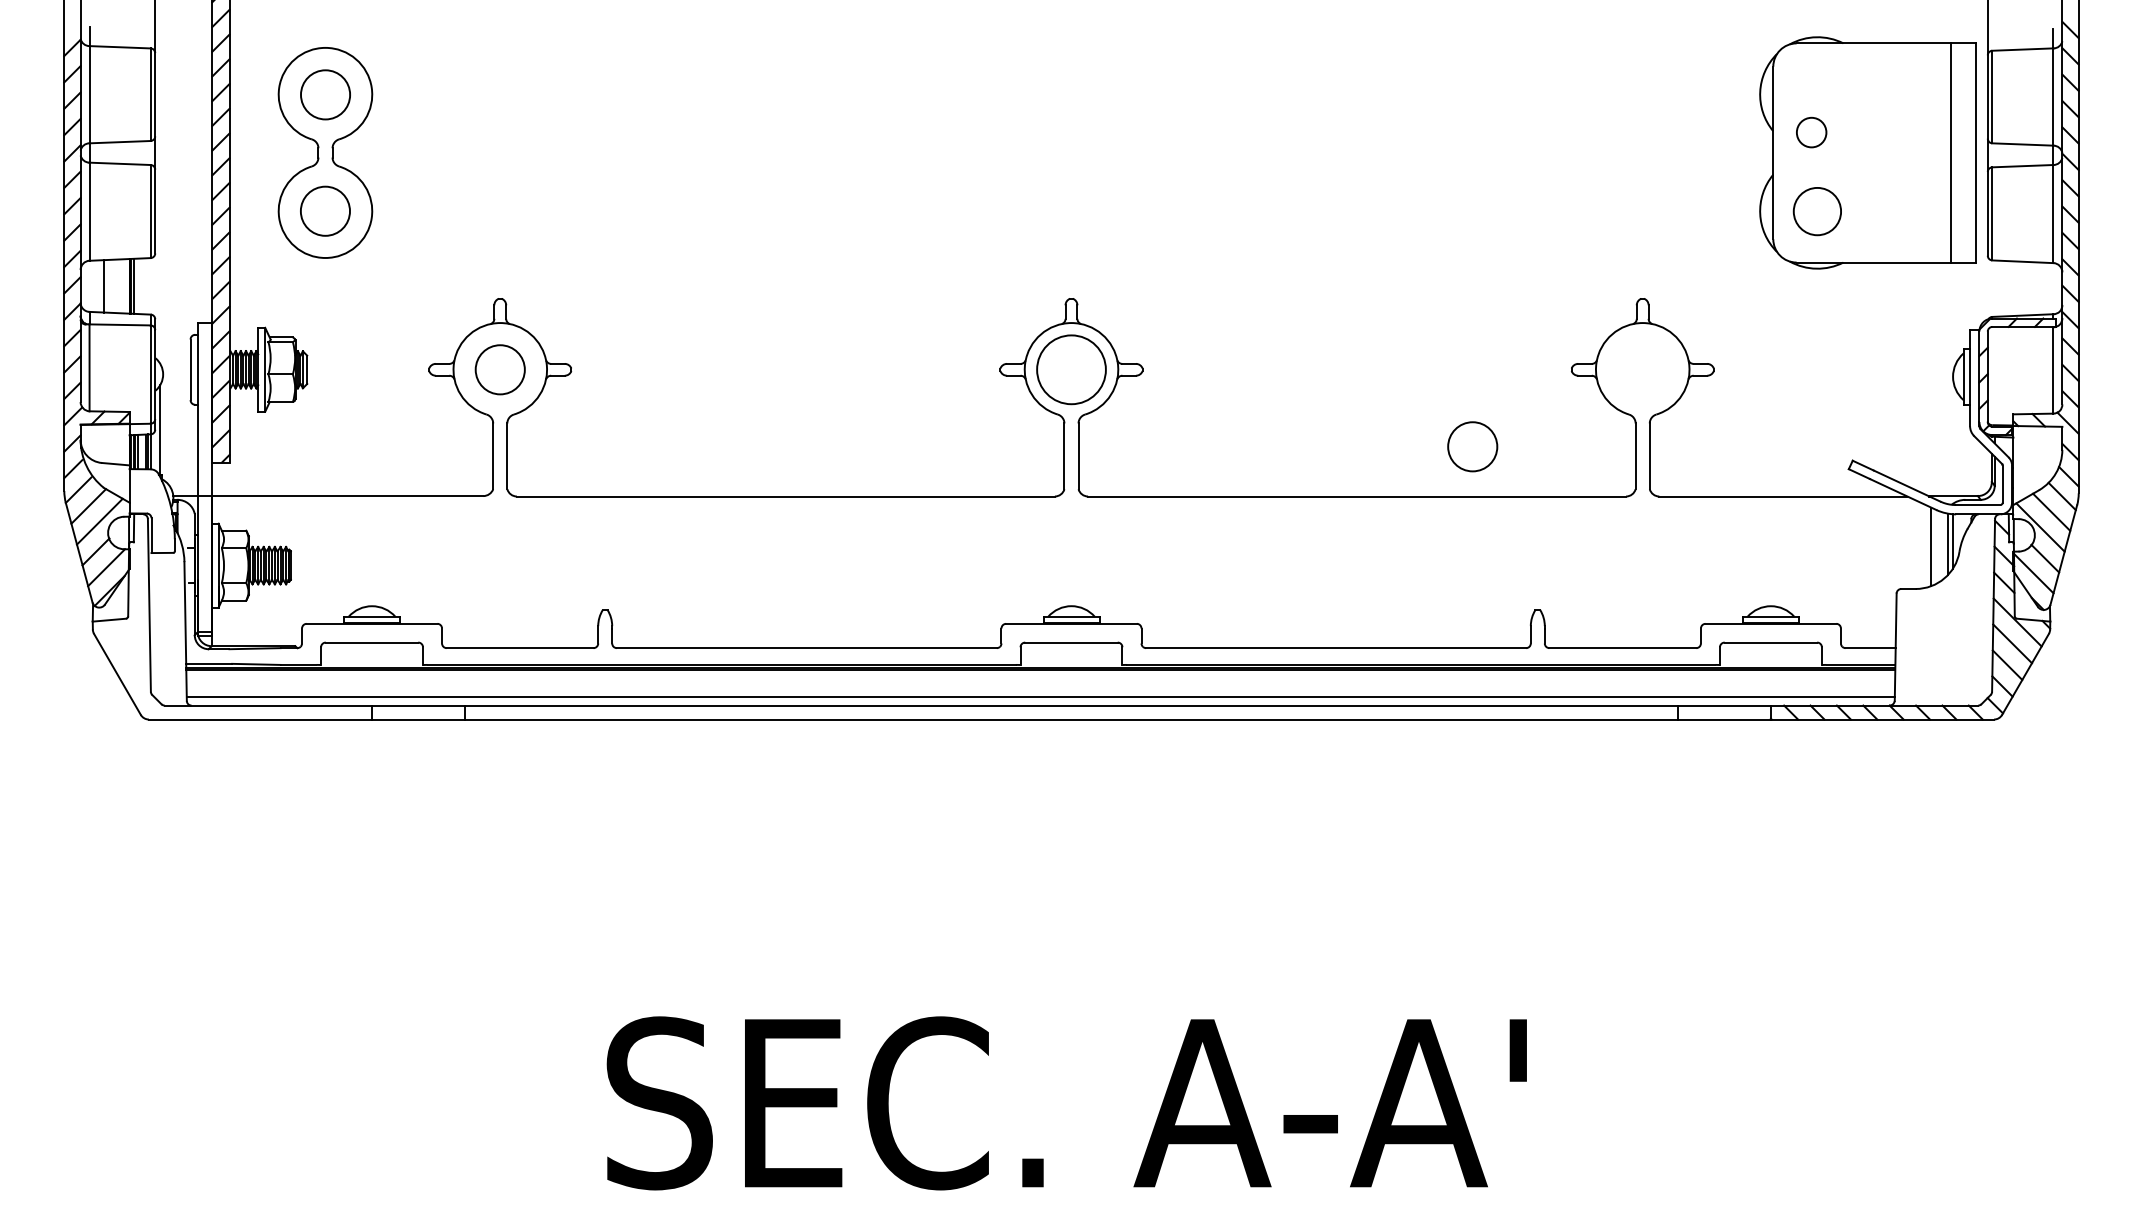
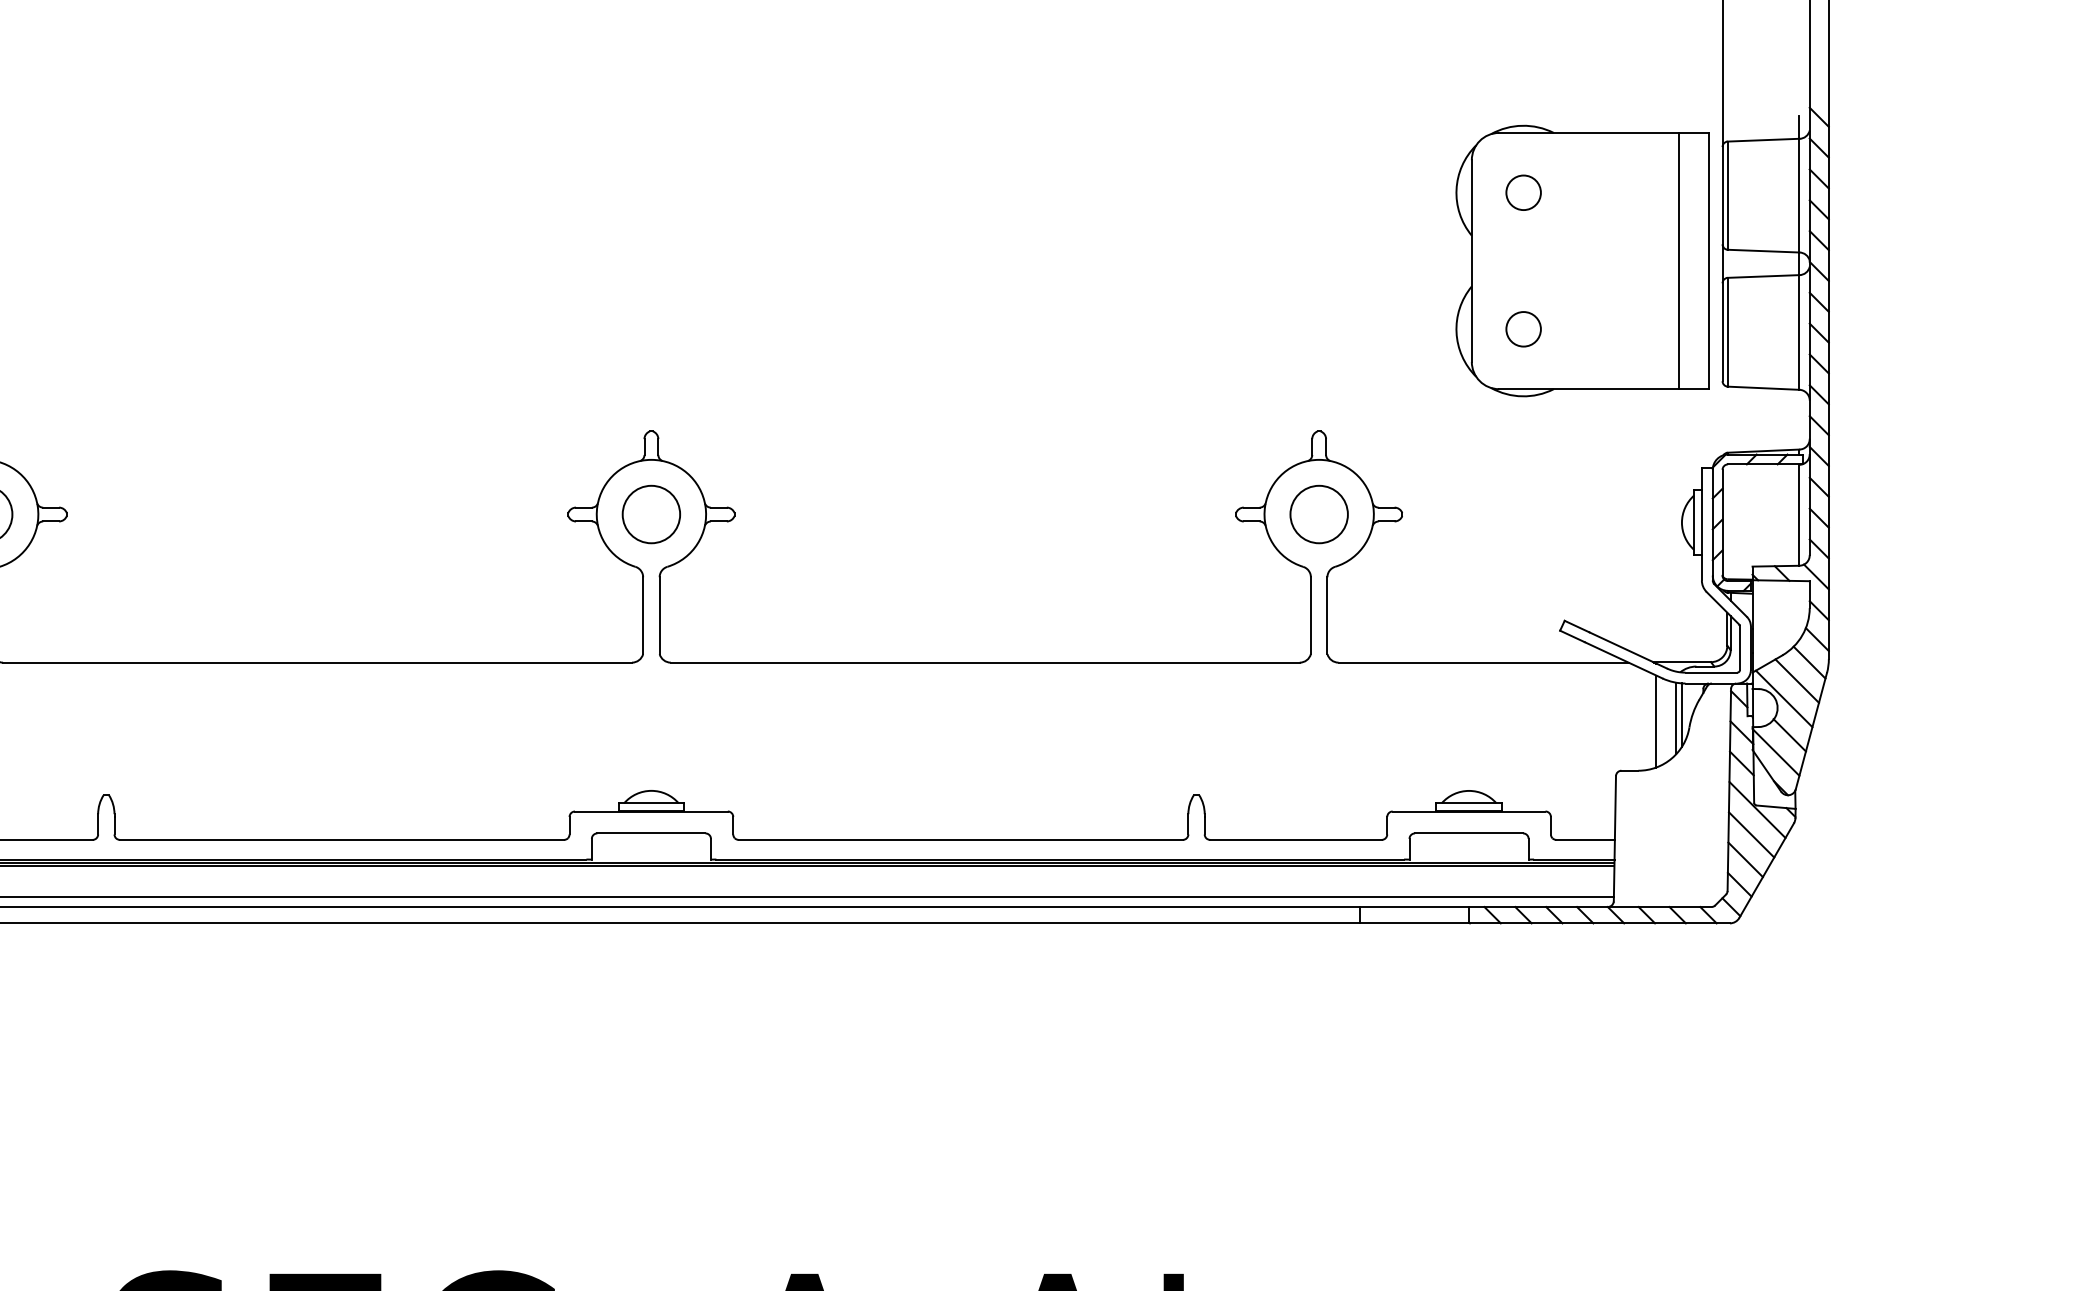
circle: (1811, 132) -> (1523, 192), moved
circle: (1817, 210) -> (1523, 328), size x0.62
circle: (1071, 369) -> (651, 514), size x0.71
circle: (1472, 446) -> (1318, 514), moved

